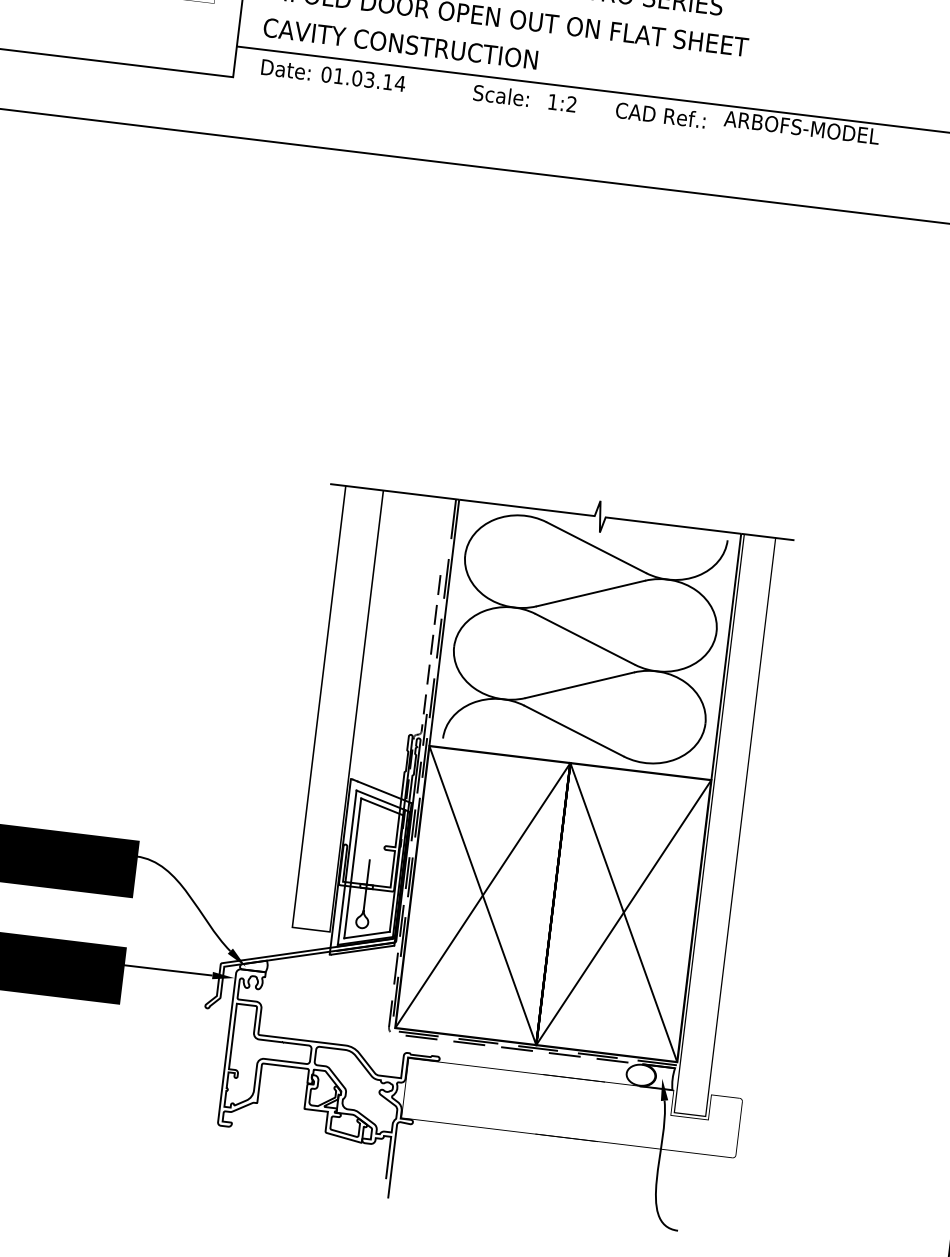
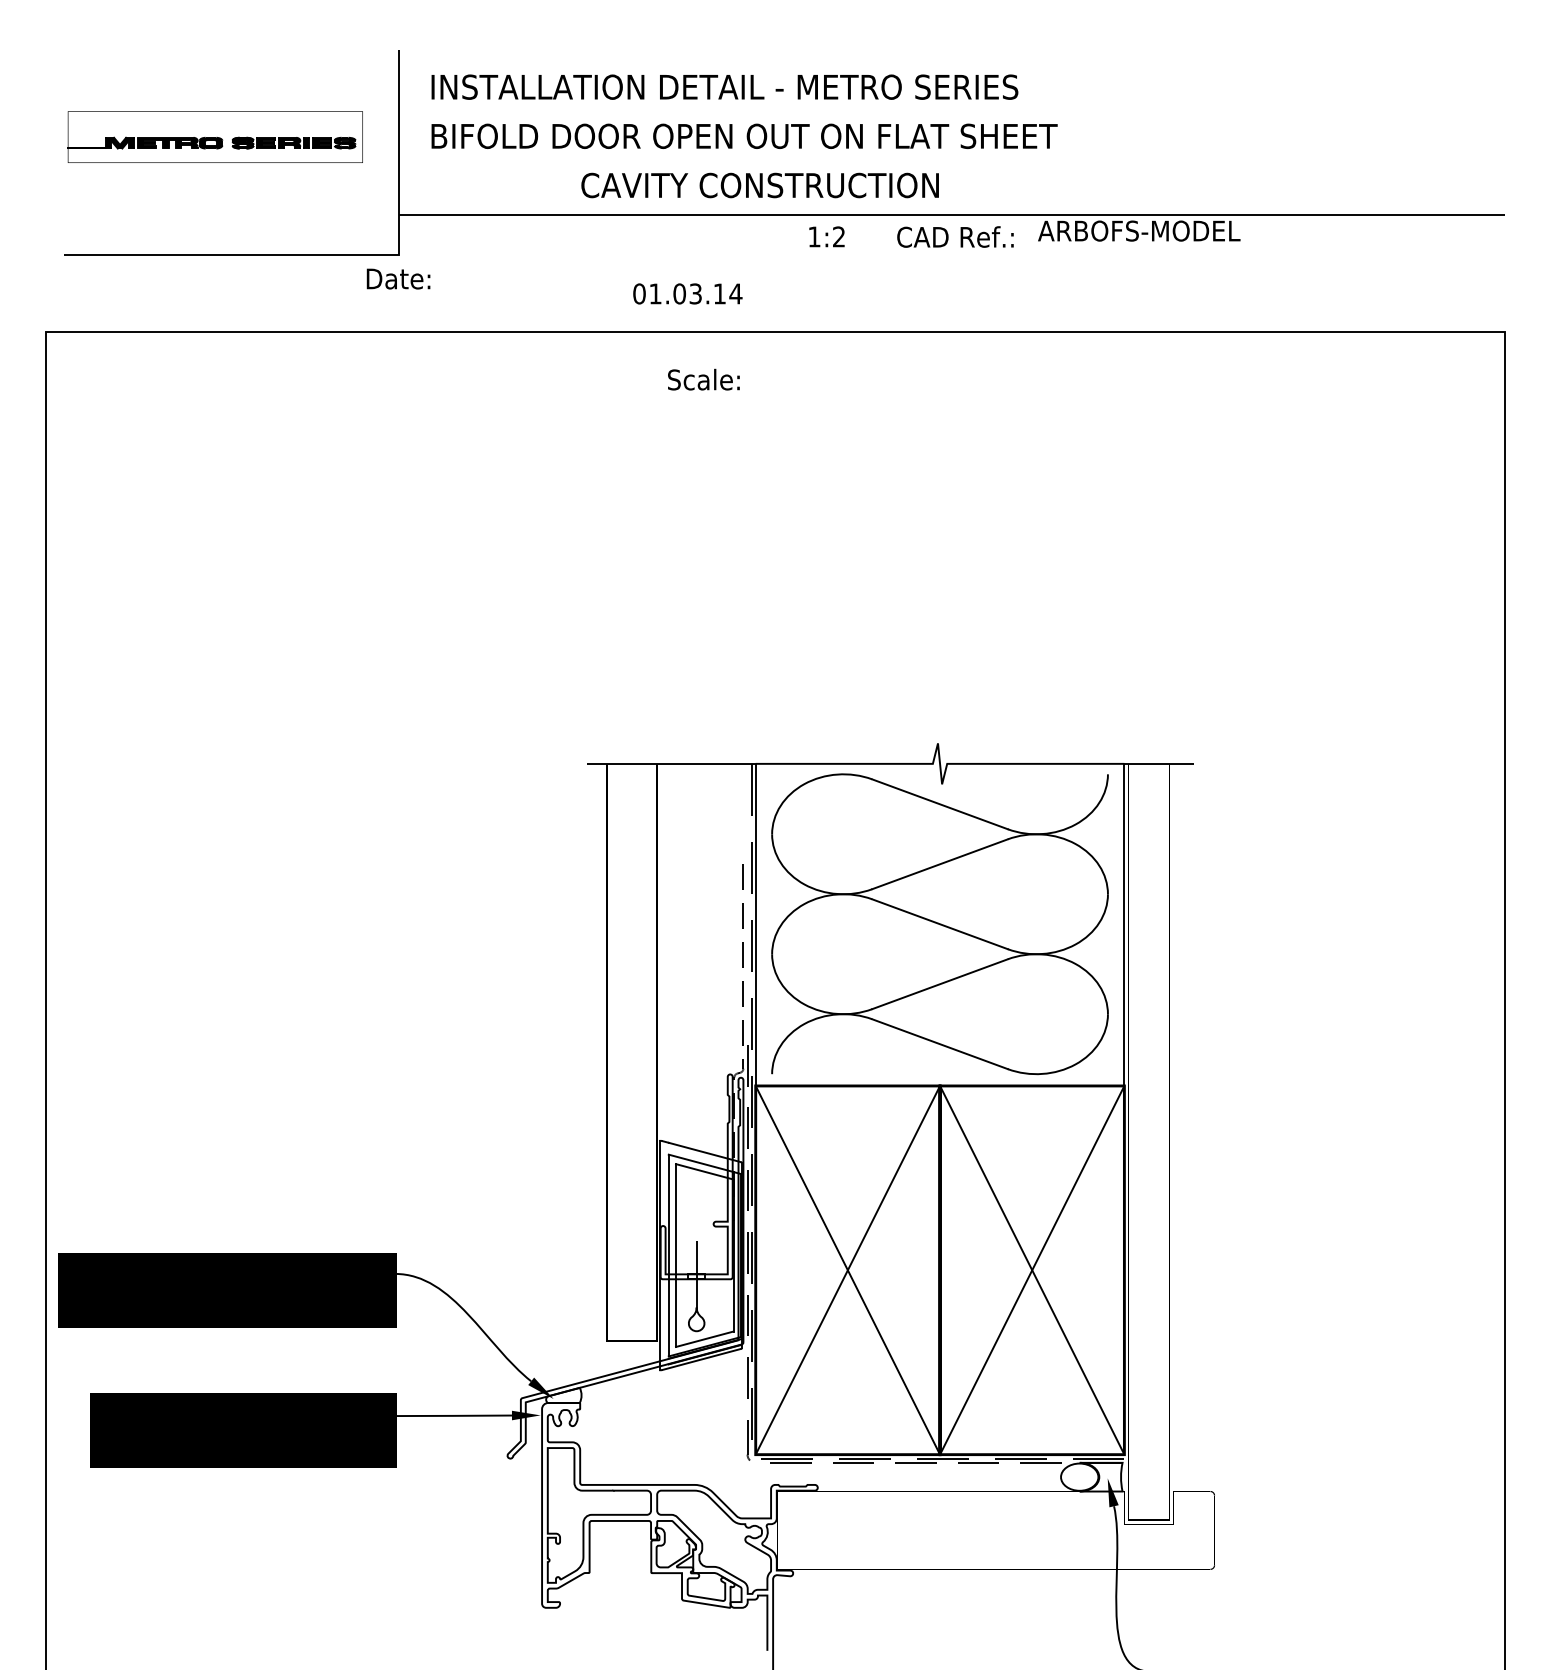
text: (400, 43) -> (759, 185), moved
text: (286, 69) -> (398, 278), moved
text: (363, 78) -> (687, 293), moved
text: (500, 95) -> (703, 379), moved

